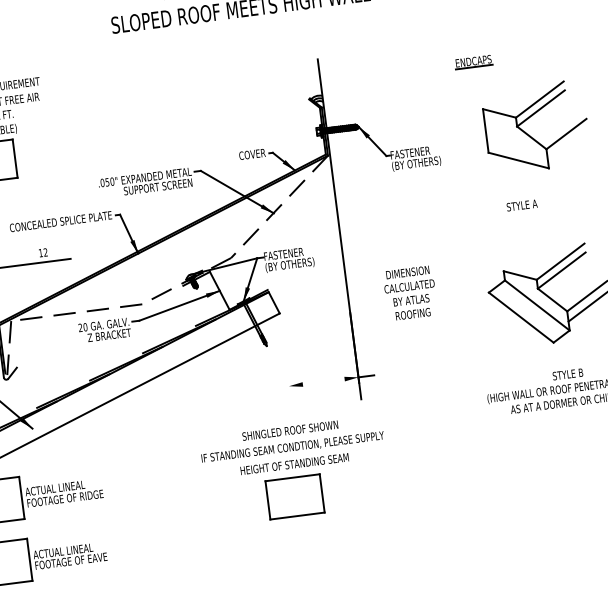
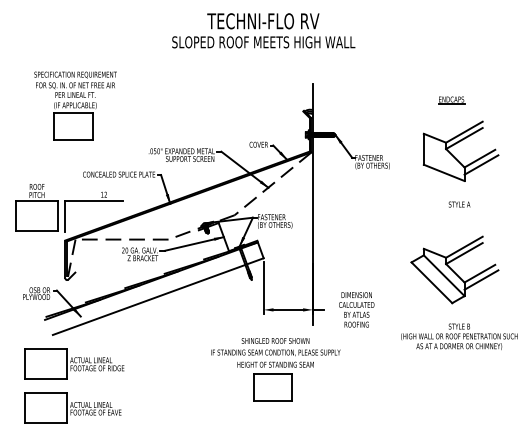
part: (473, 62) -> (451, 100), moved
line: (569, 141) -> (481, 164), added
text: (522, 205) -> (459, 204), moved
text: (410, 292) -> (356, 309), moved
line: (284, 354) -> (263, 287), added
line: (323, 381) -> (288, 309), added
part: (295, 470) -> (275, 369), moved

